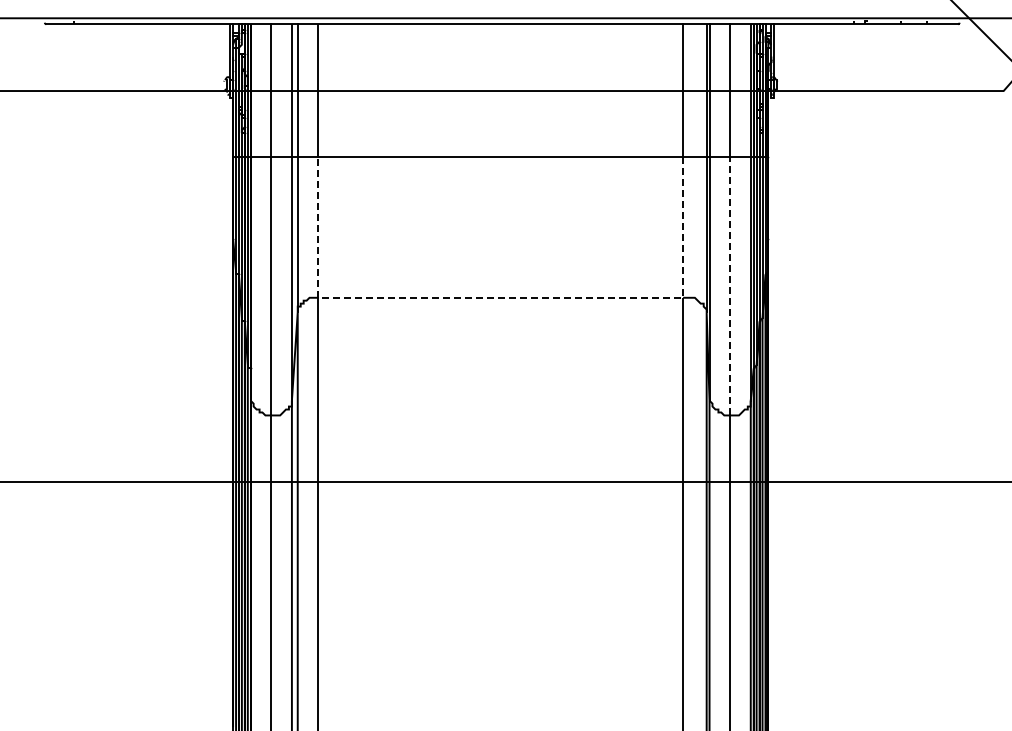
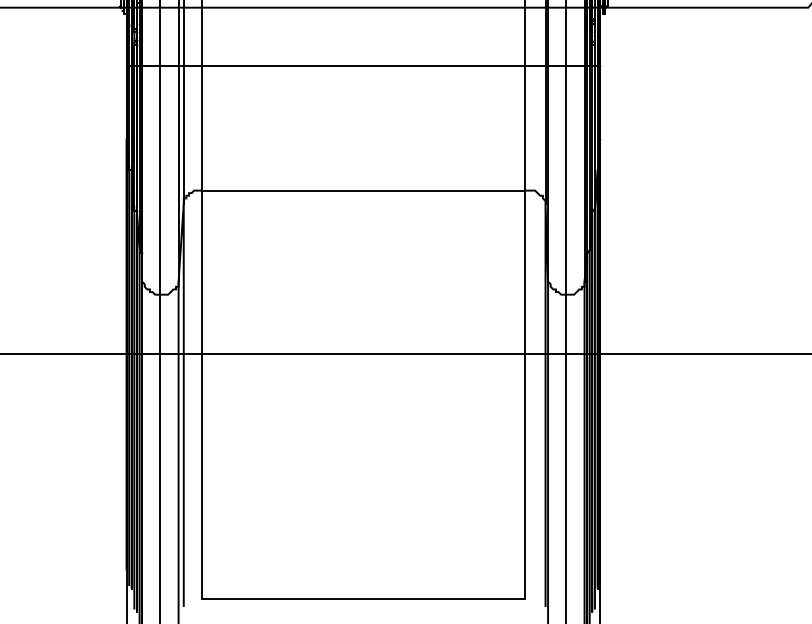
line: (730, 285) -> (566, 179), dashed -> solid
line: (500, 297) -> (363, 190), dashed -> solid

